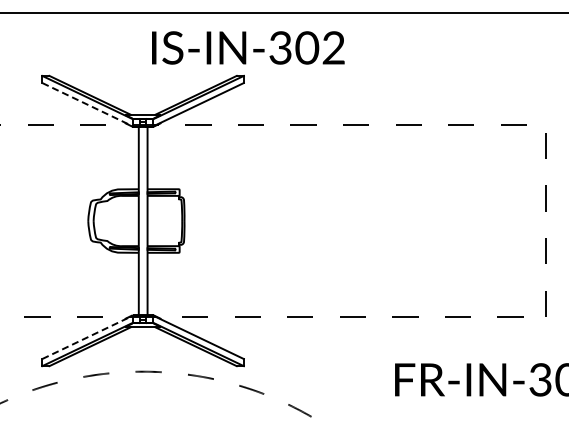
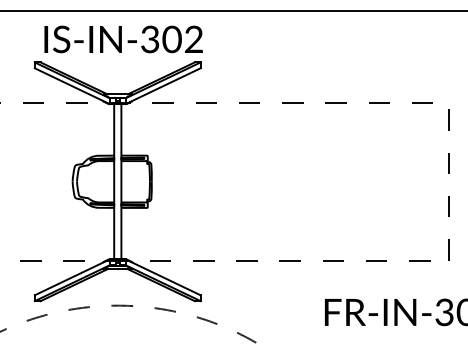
text: (248, 47) -> (123, 39), moved
line: (88, 105) -> (72, 86), dashed -> solid
line: (88, 337) -> (72, 277), dashed -> solid

